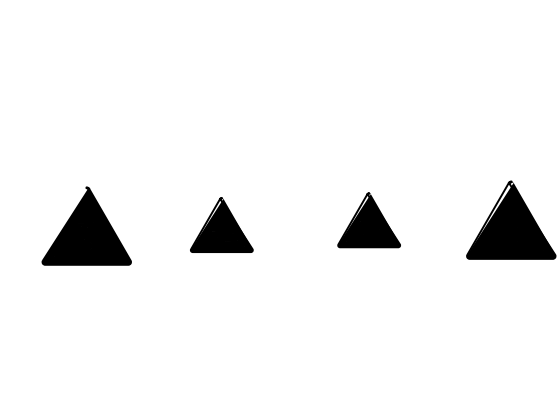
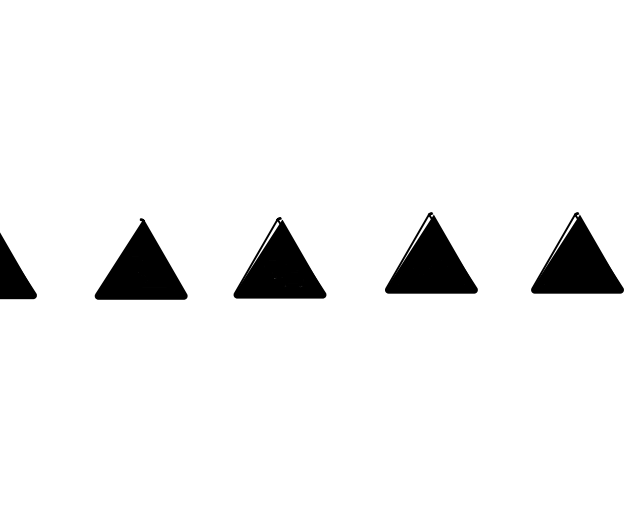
part: (369, 219) -> (431, 252), size x1.43
part: (221, 224) -> (279, 257), size x1.43

